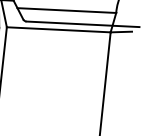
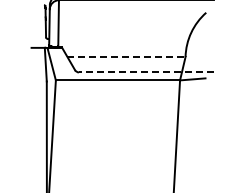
line: (66, 10) -> (126, 56), solid -> dashed
line: (82, 24) -> (146, 72), solid -> dashed

